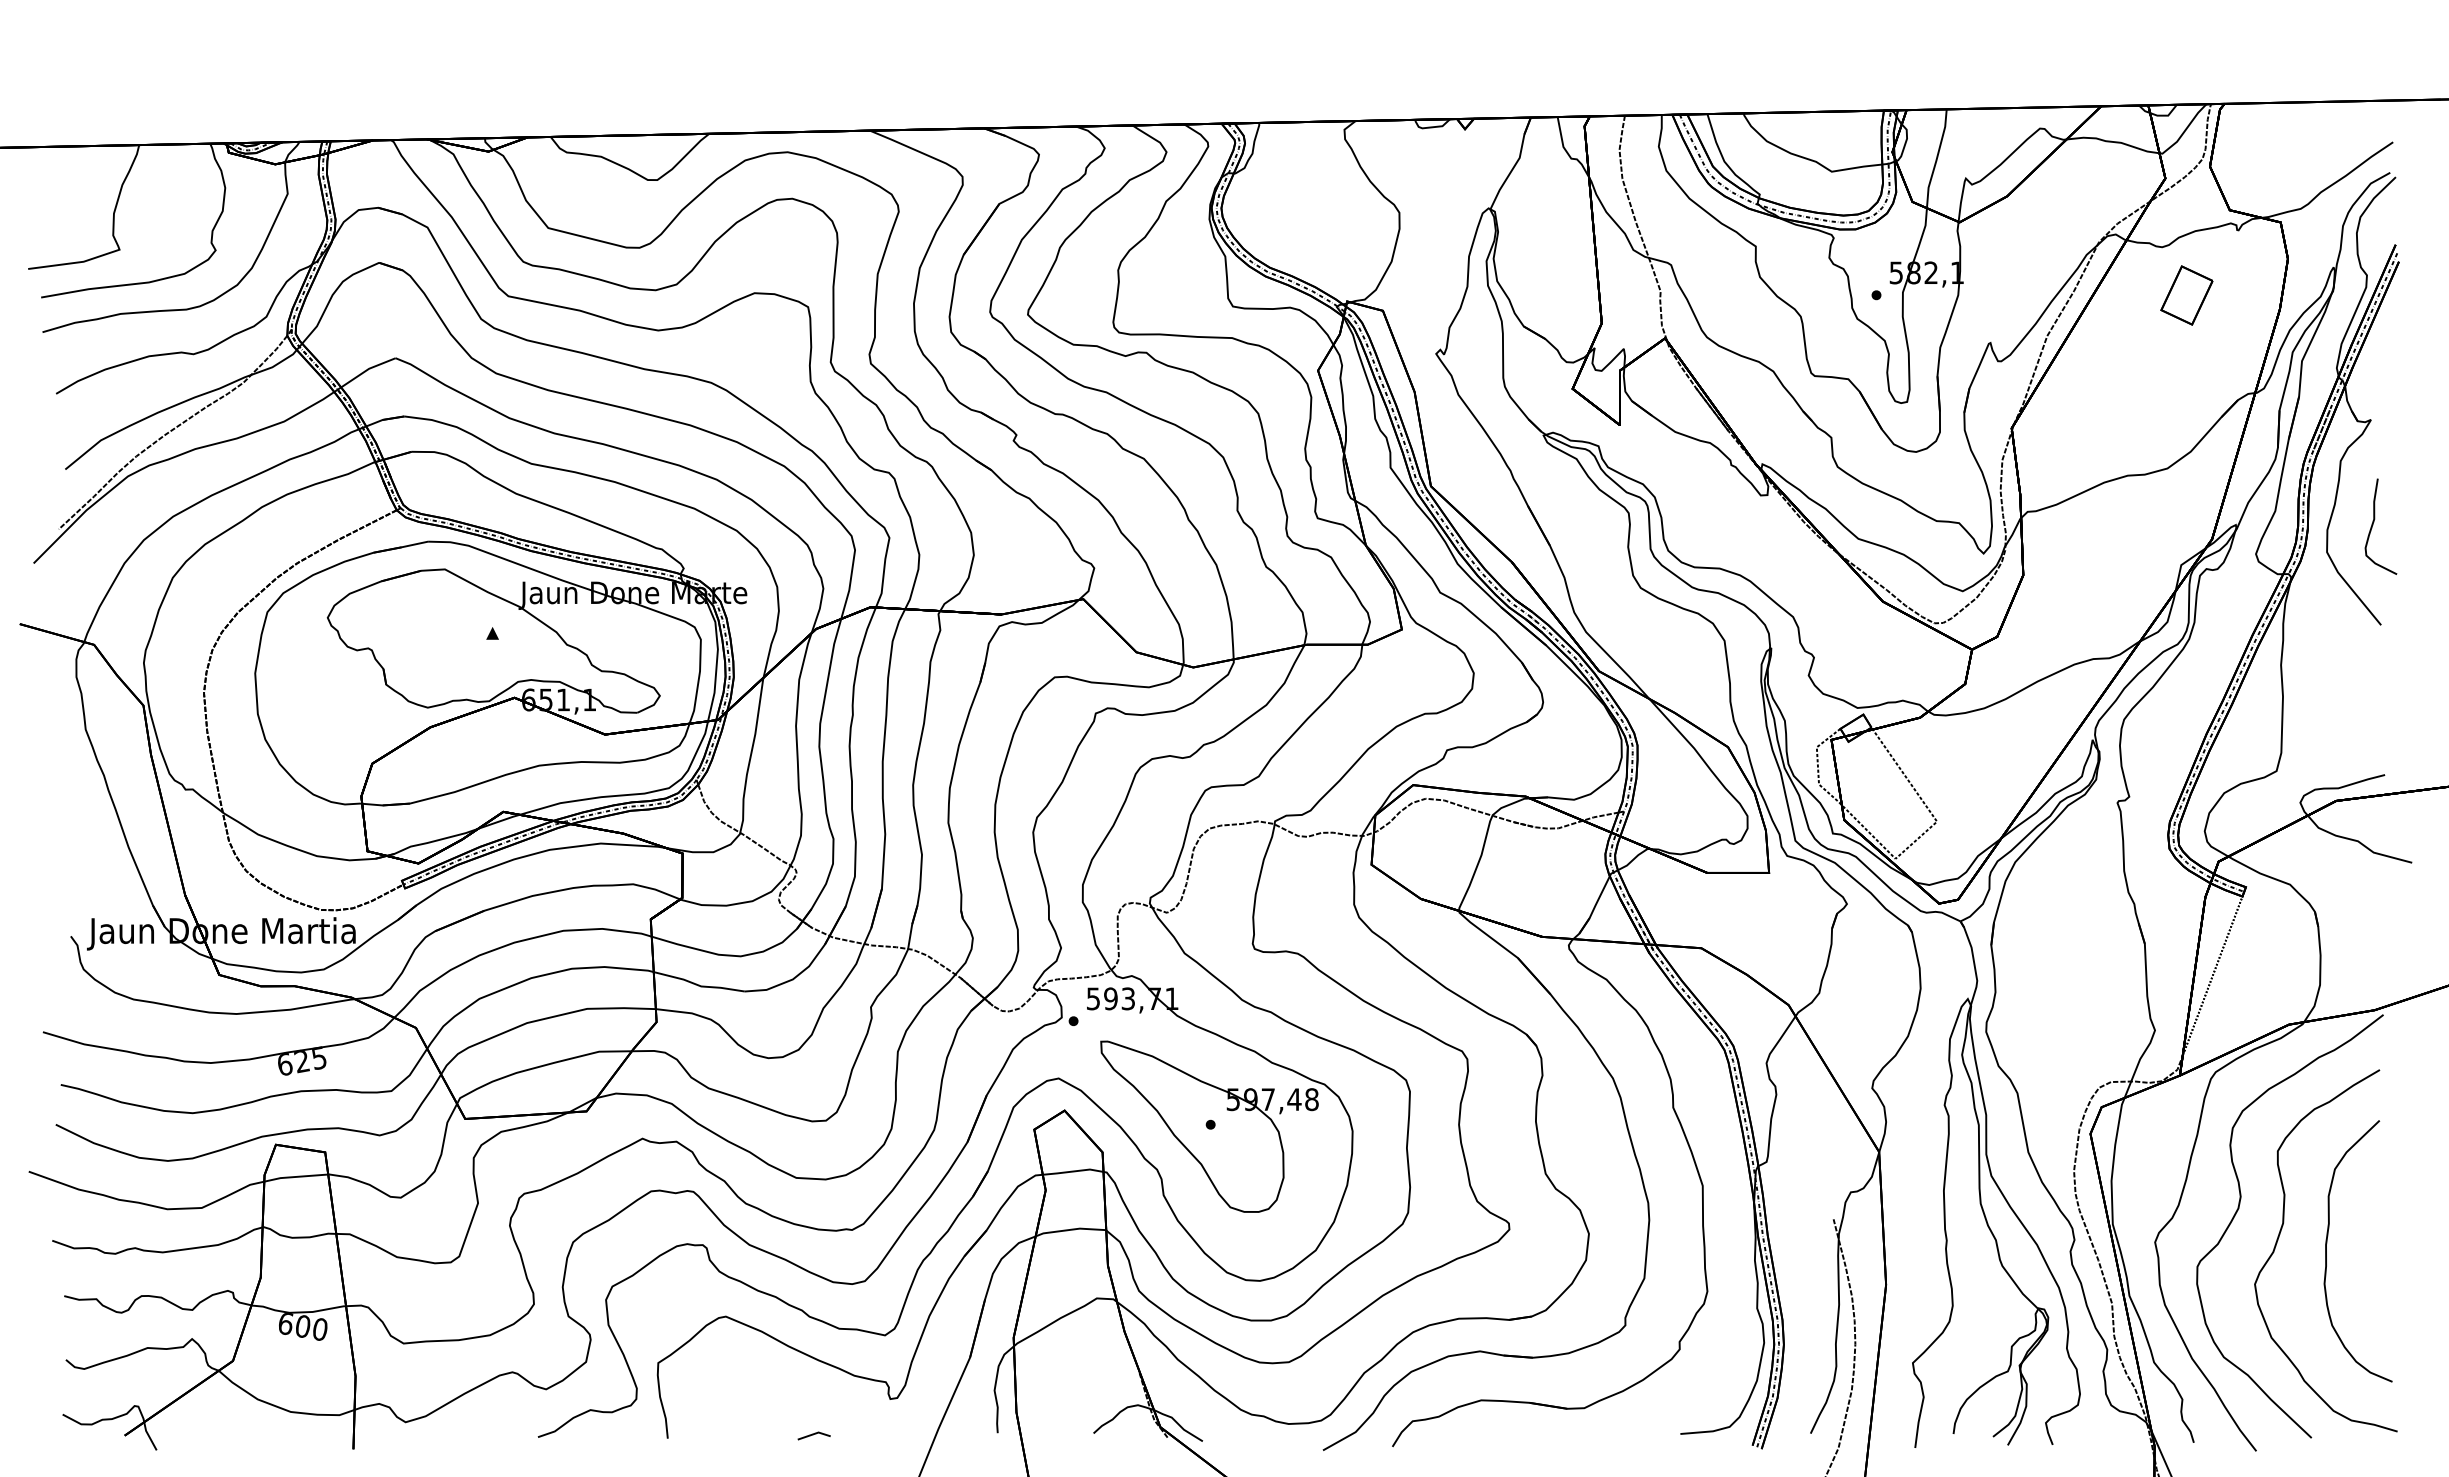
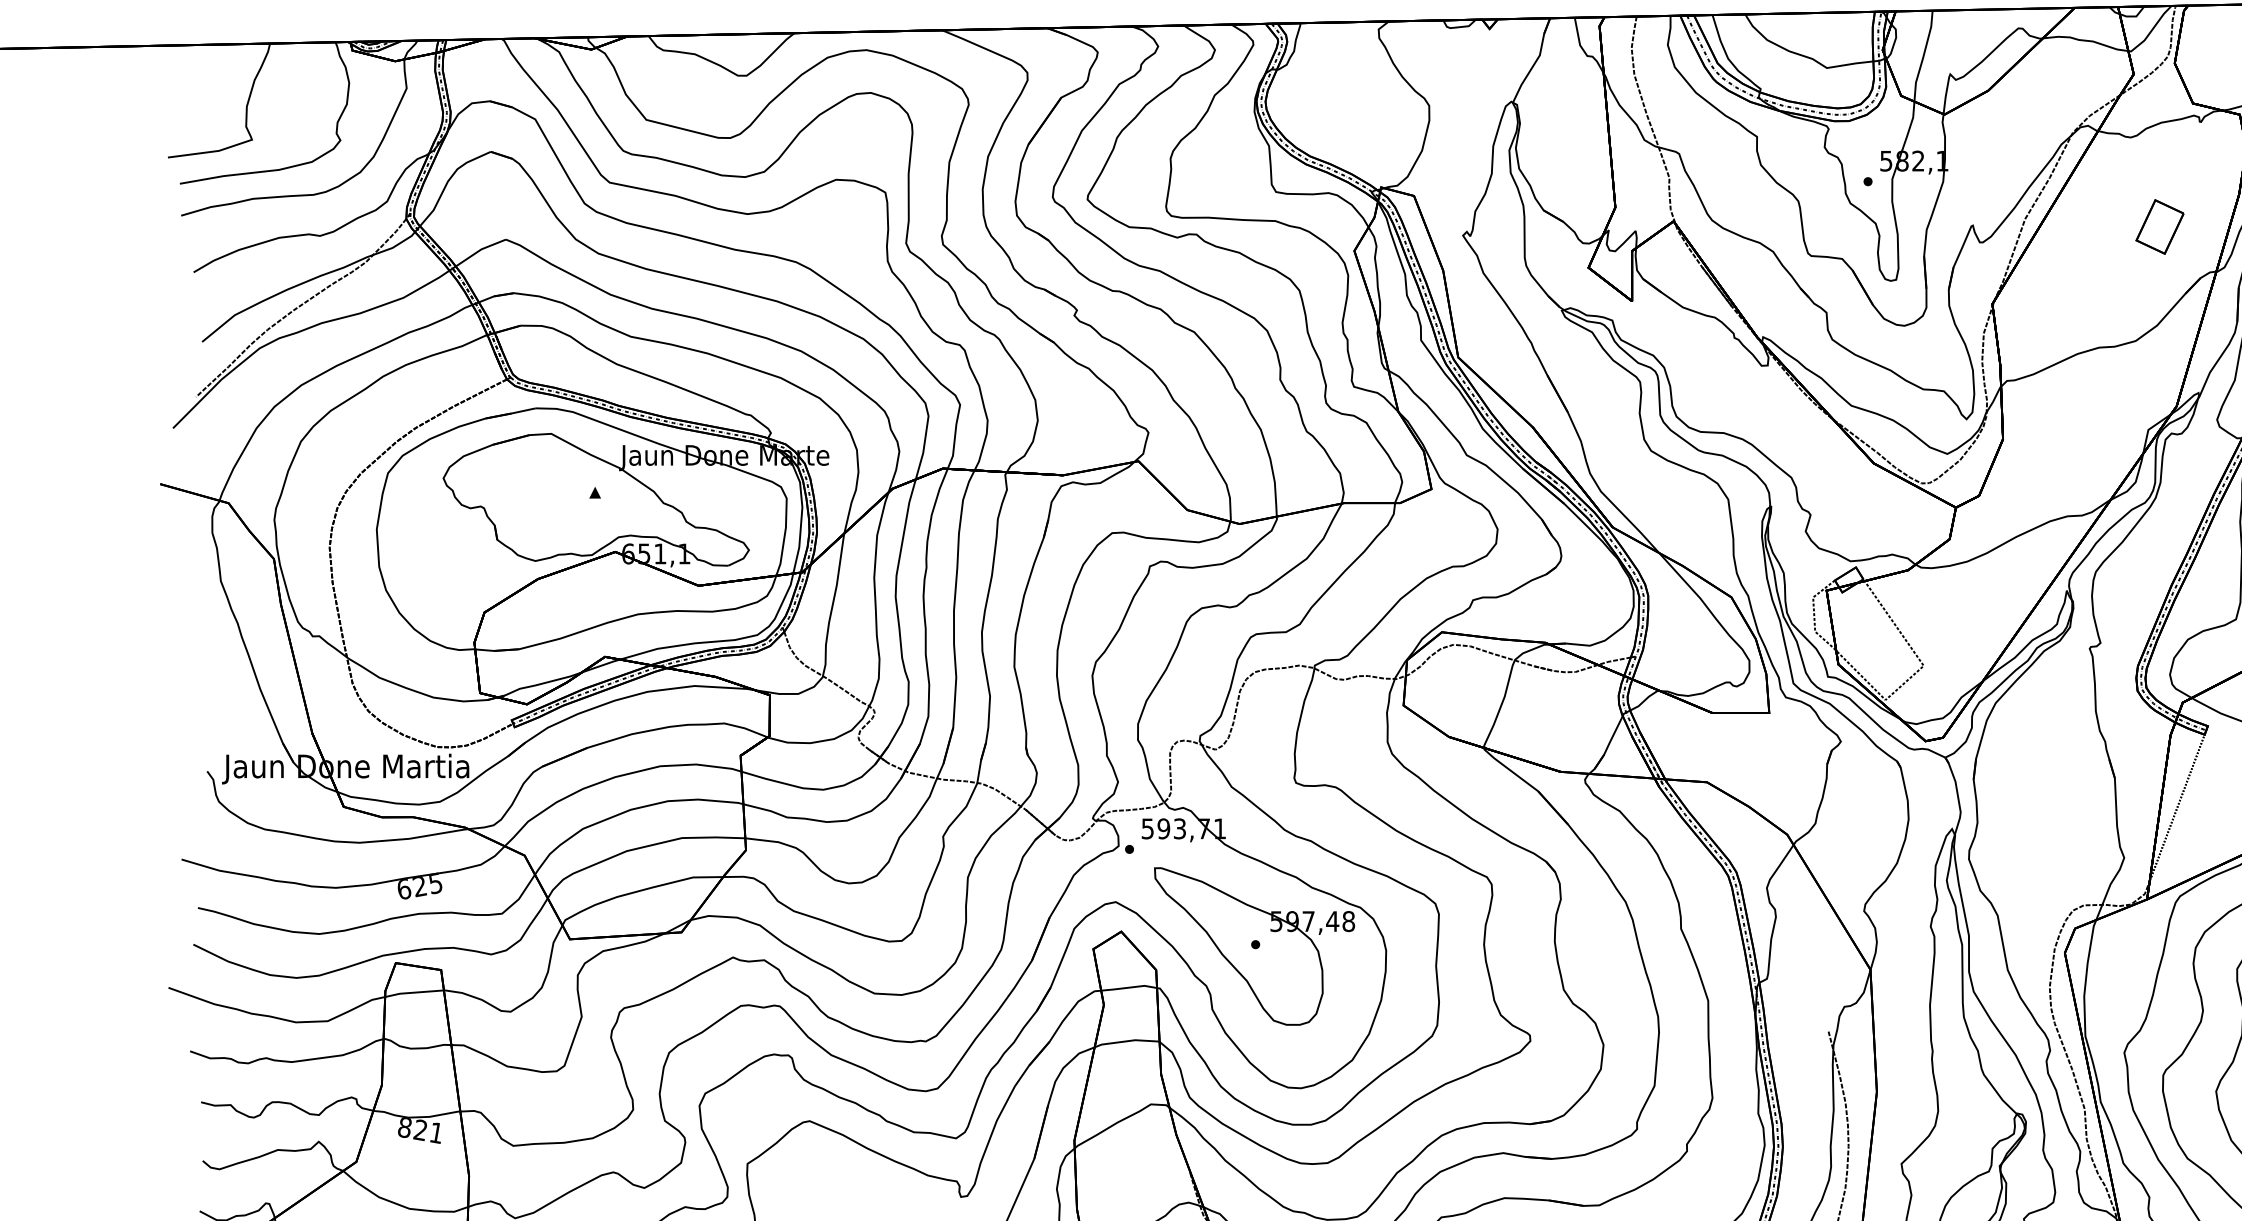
part: (2186, 295) -> (2159, 226), moved
text: (302, 1327) -> (420, 1131), 600 -> 821

